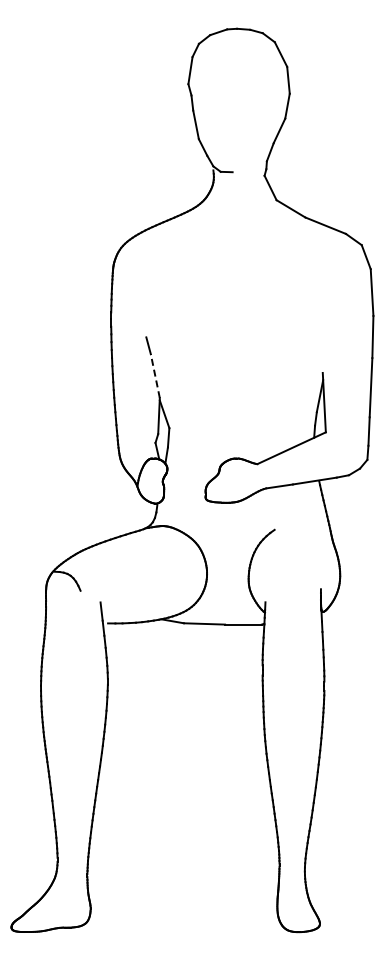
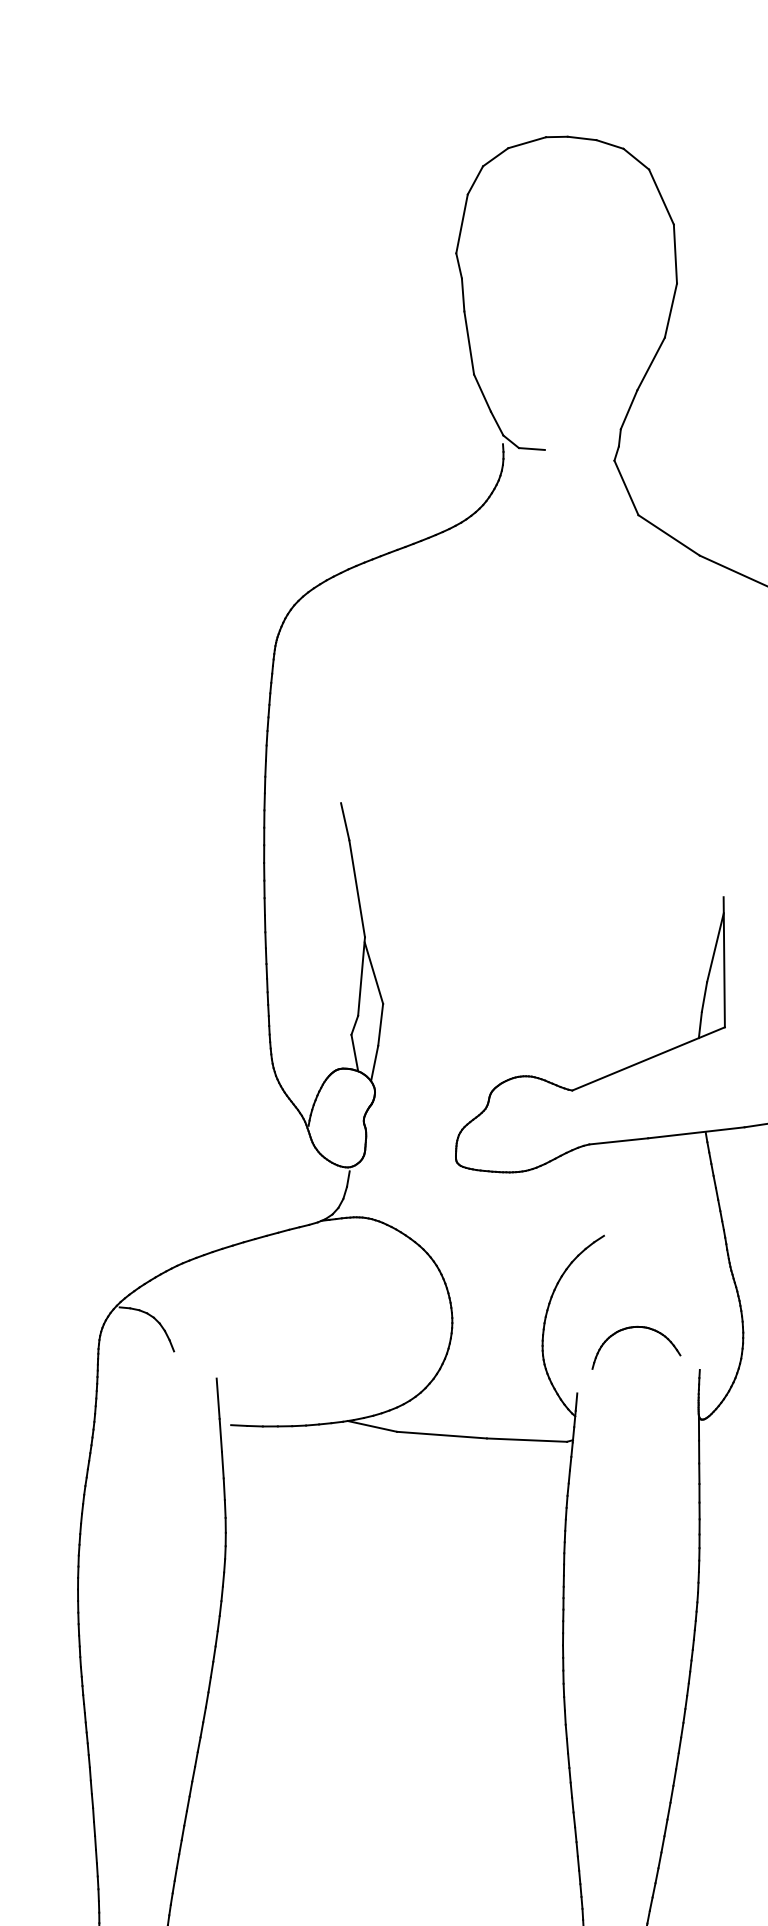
line: (155, 375) -> (357, 887), dashed -> solid
part: (288, 572) -> (630, 1330), added

